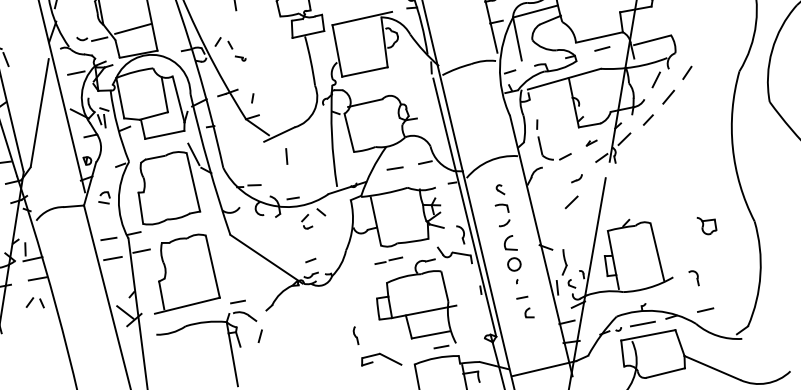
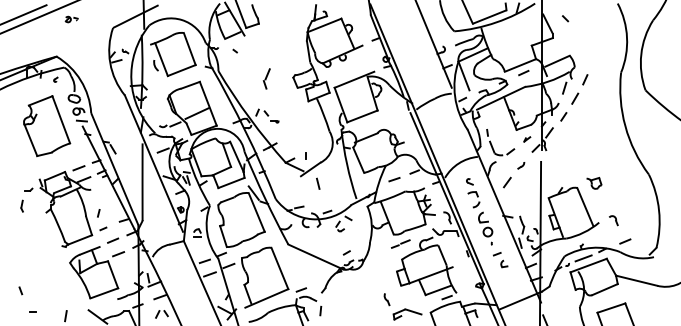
line: (252, 98) -> (305, 155), moved
line: (571, 202) -> (507, 182), moved
part: (706, 226) -> (594, 183), moved

